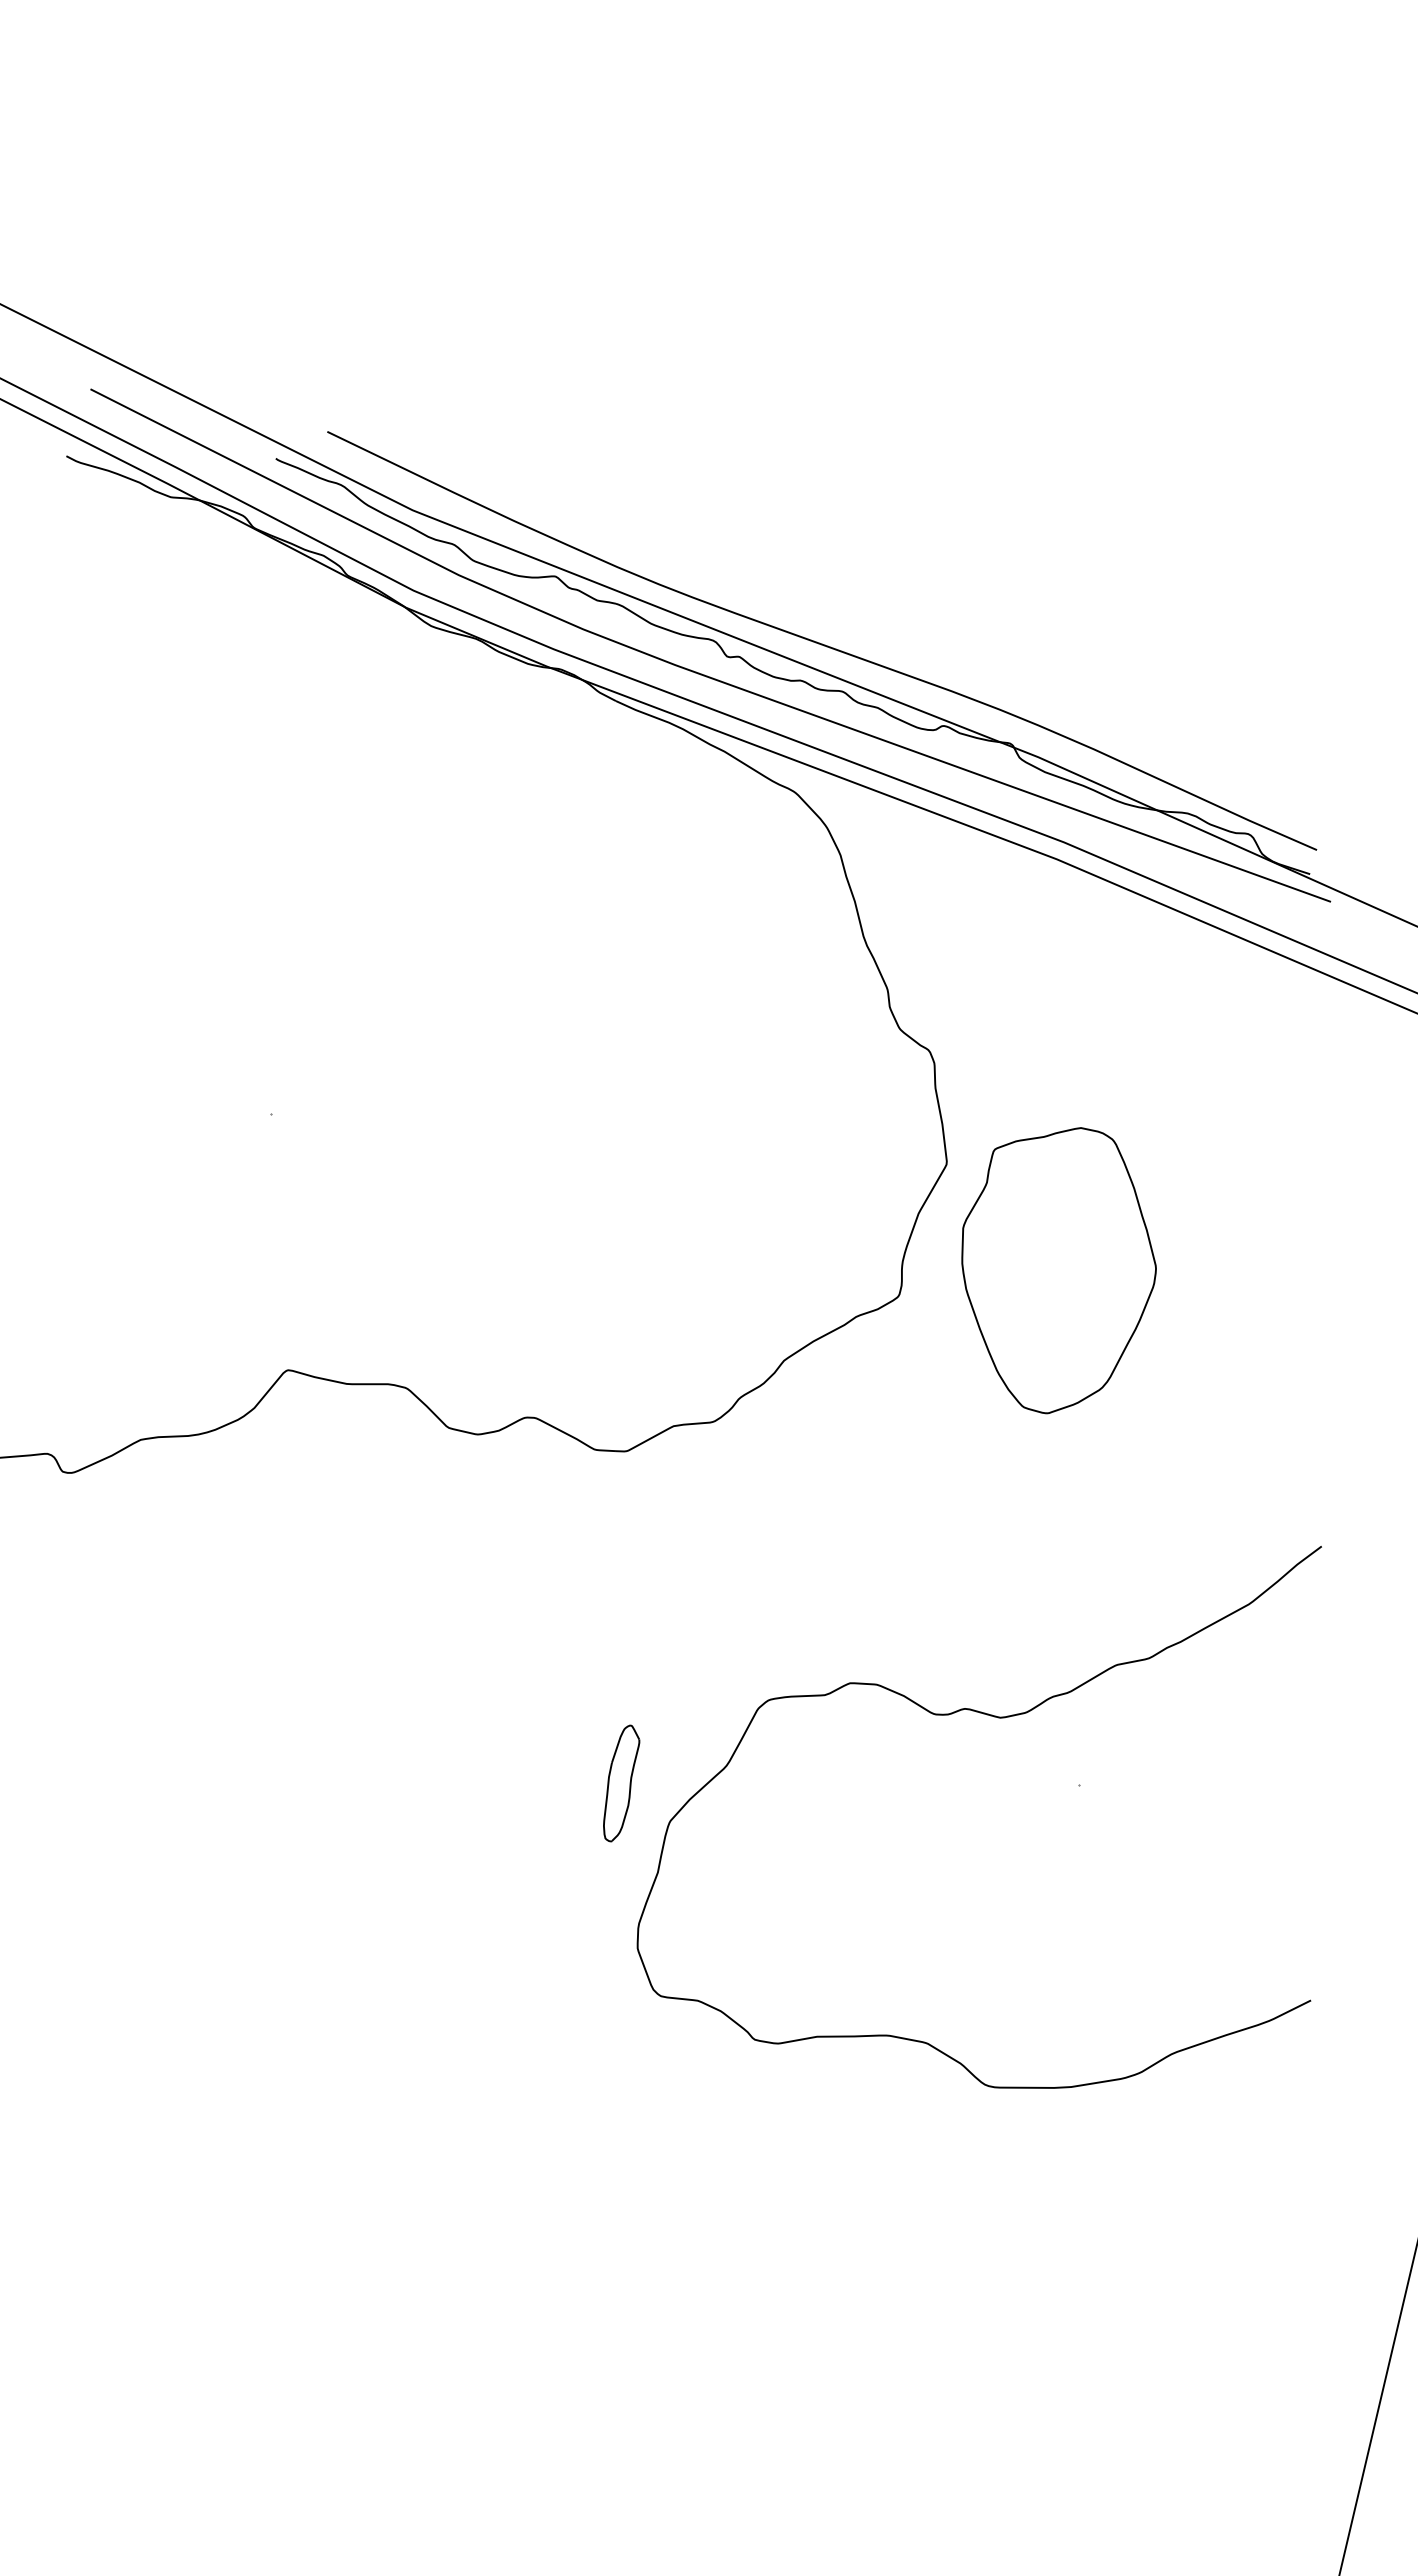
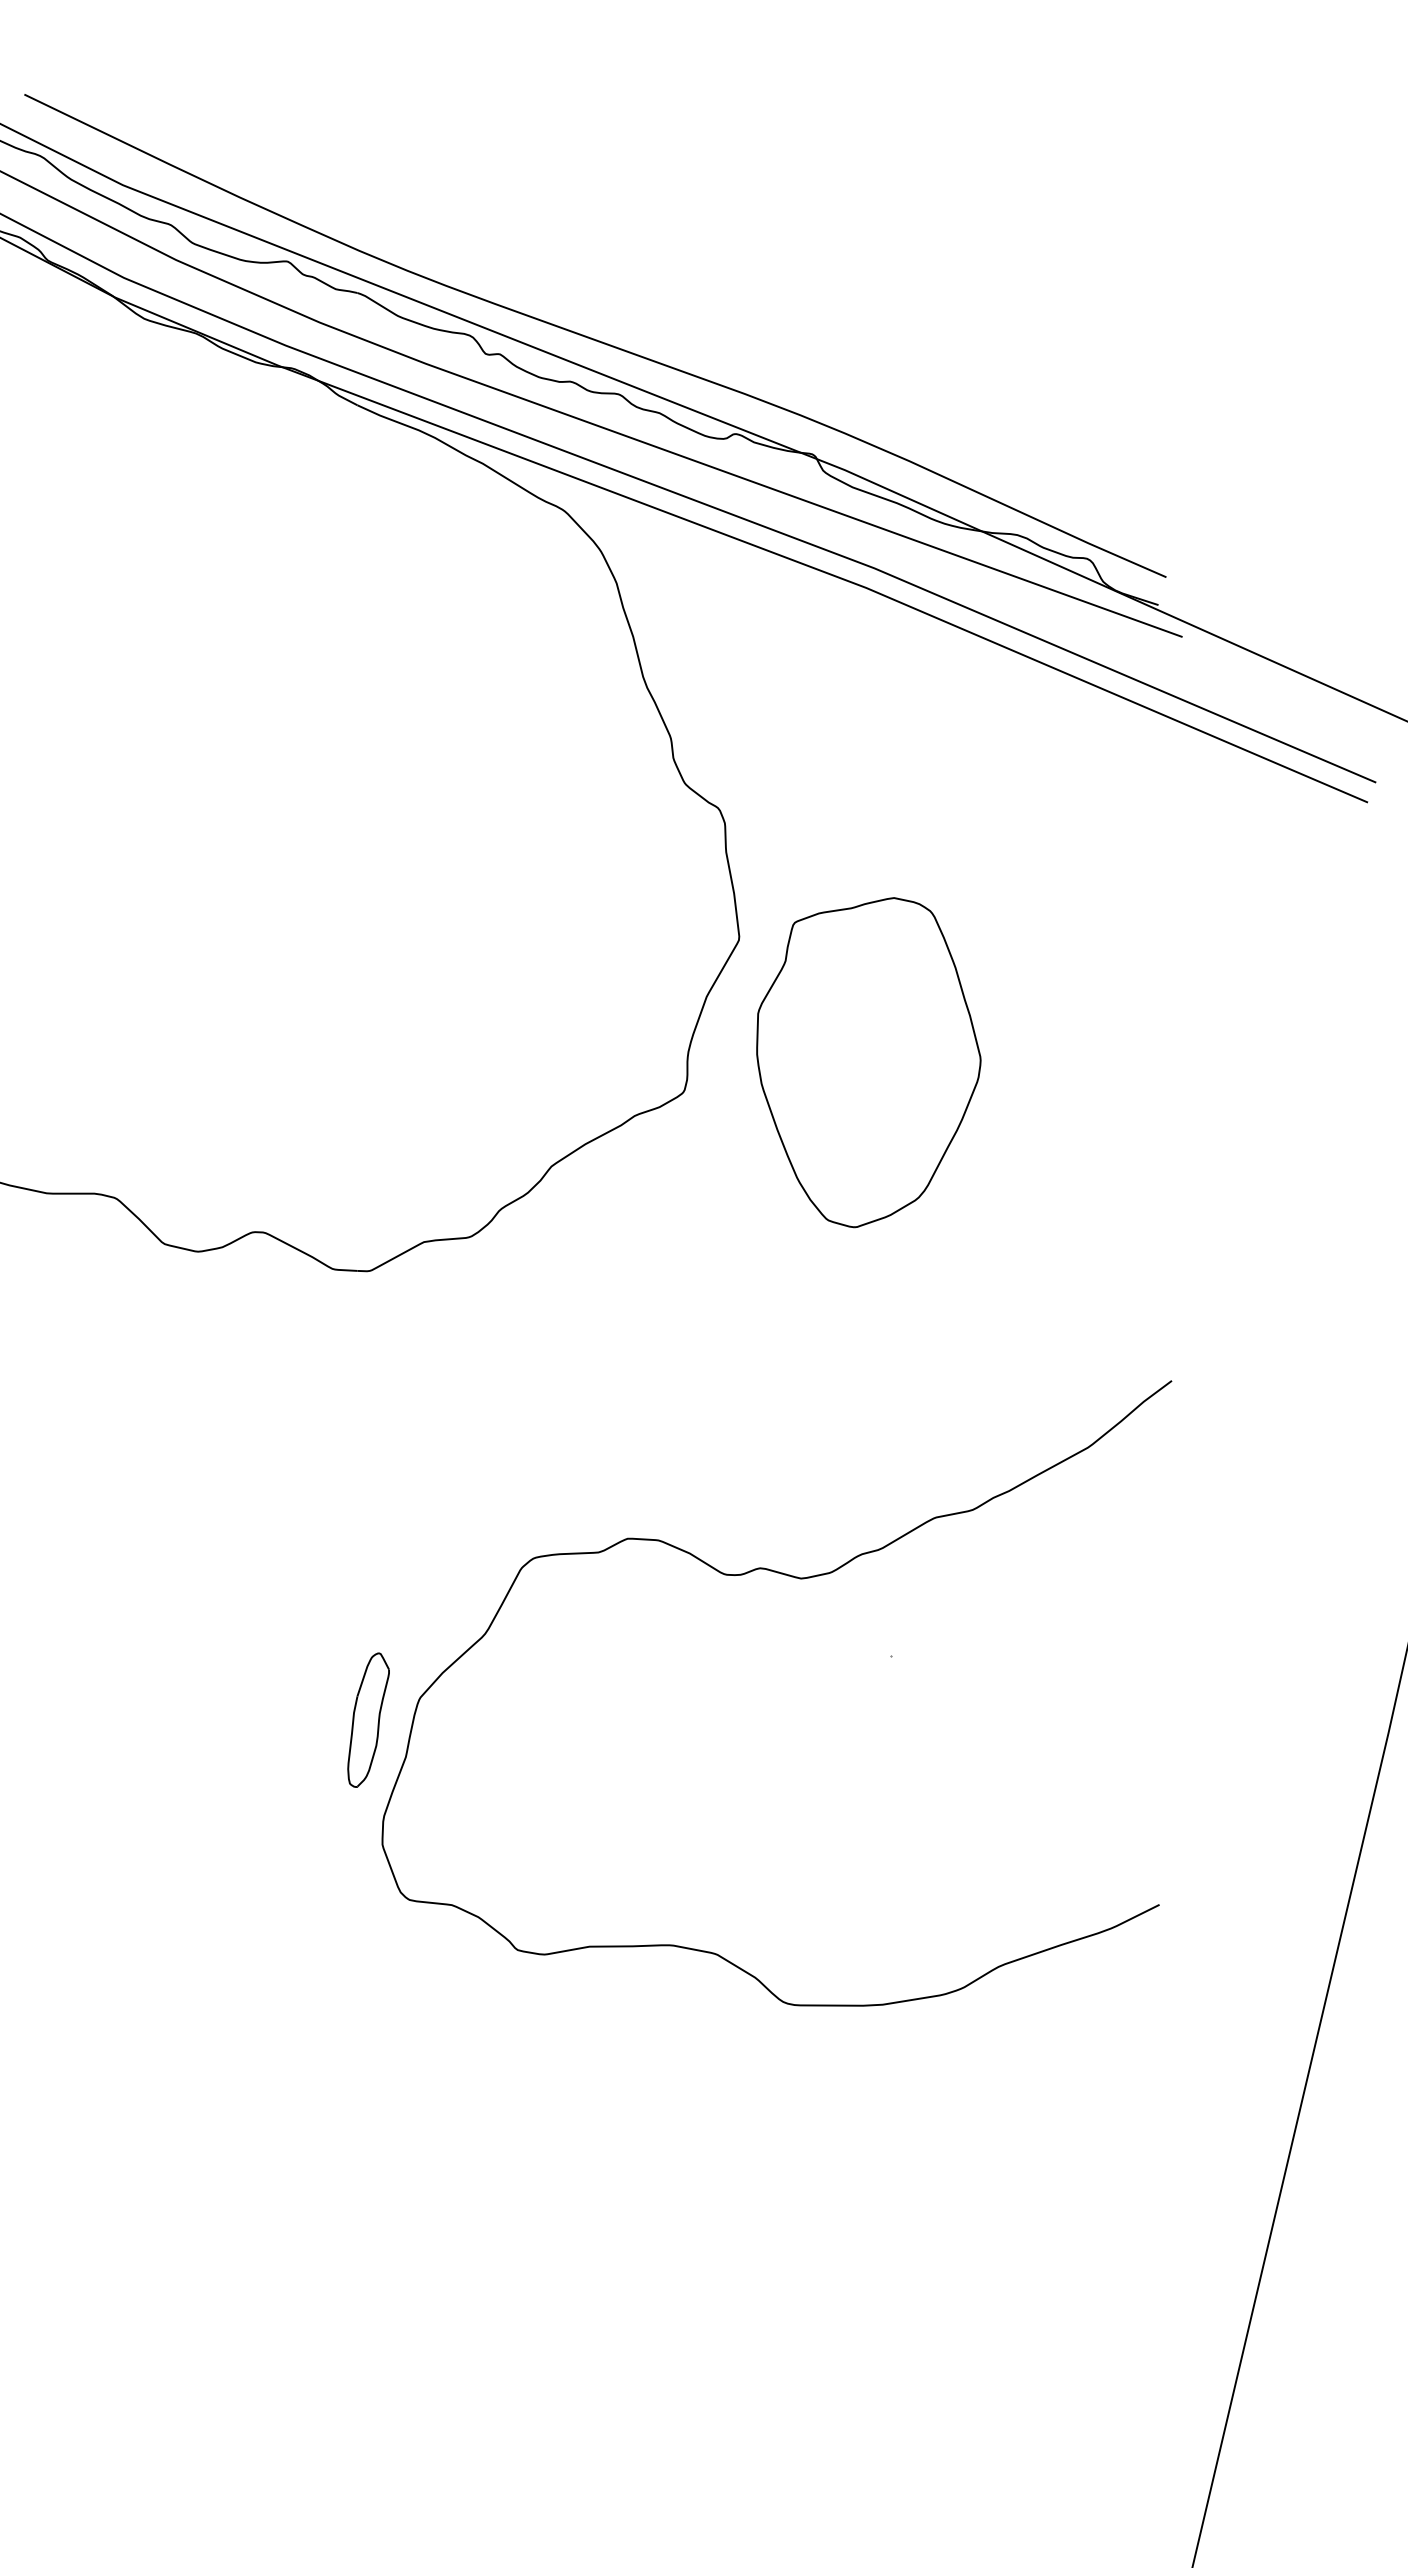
part: (621, 1783) -> (368, 1720), moved

